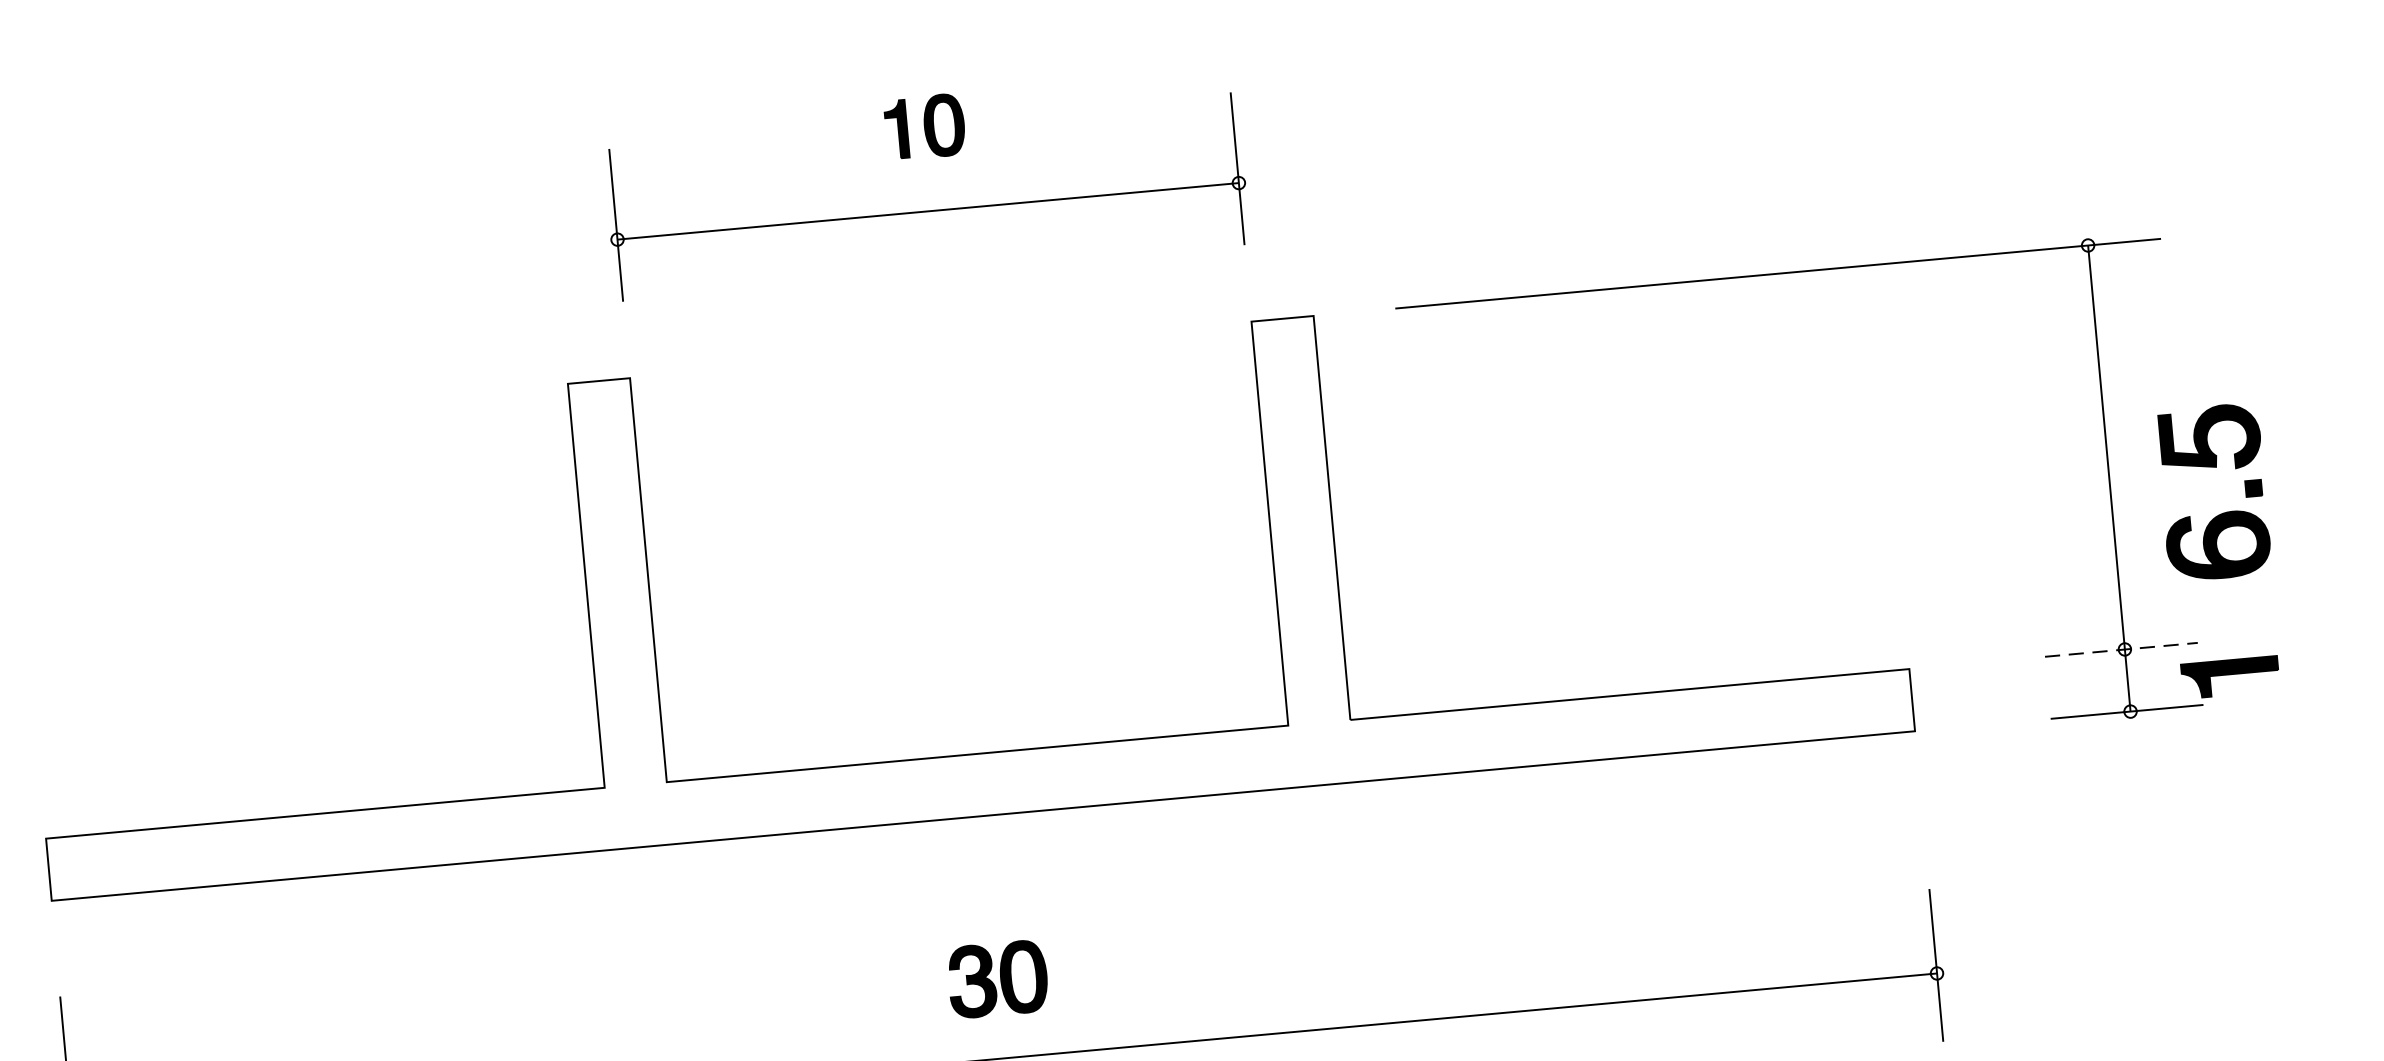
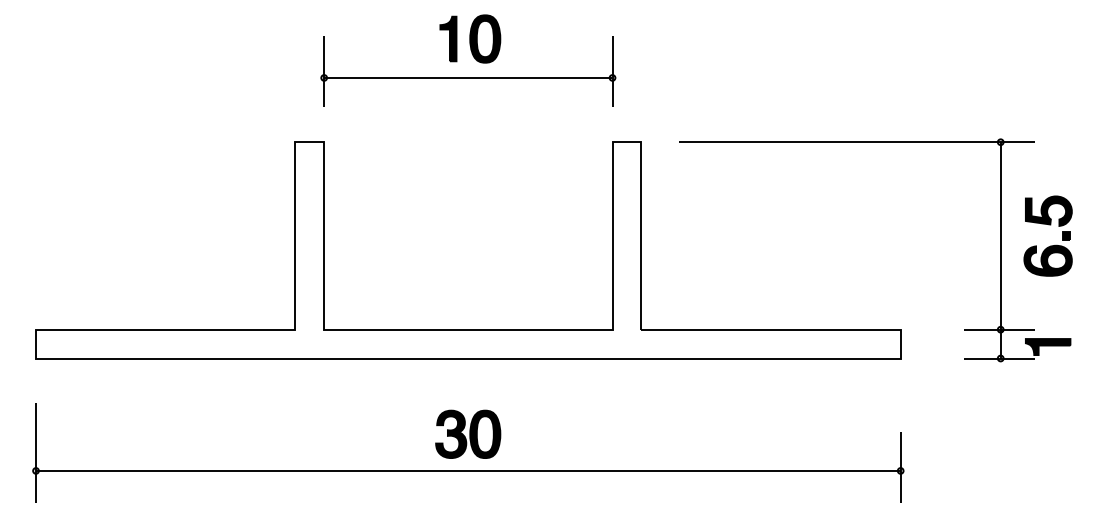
part: (925, 125) -> (470, 38), size x1.67
part: (2212, 469) -> (1048, 225), moved
line: (2122, 649) -> (999, 329), dashed -> solid
part: (998, 977) -> (468, 433), size x1.43

